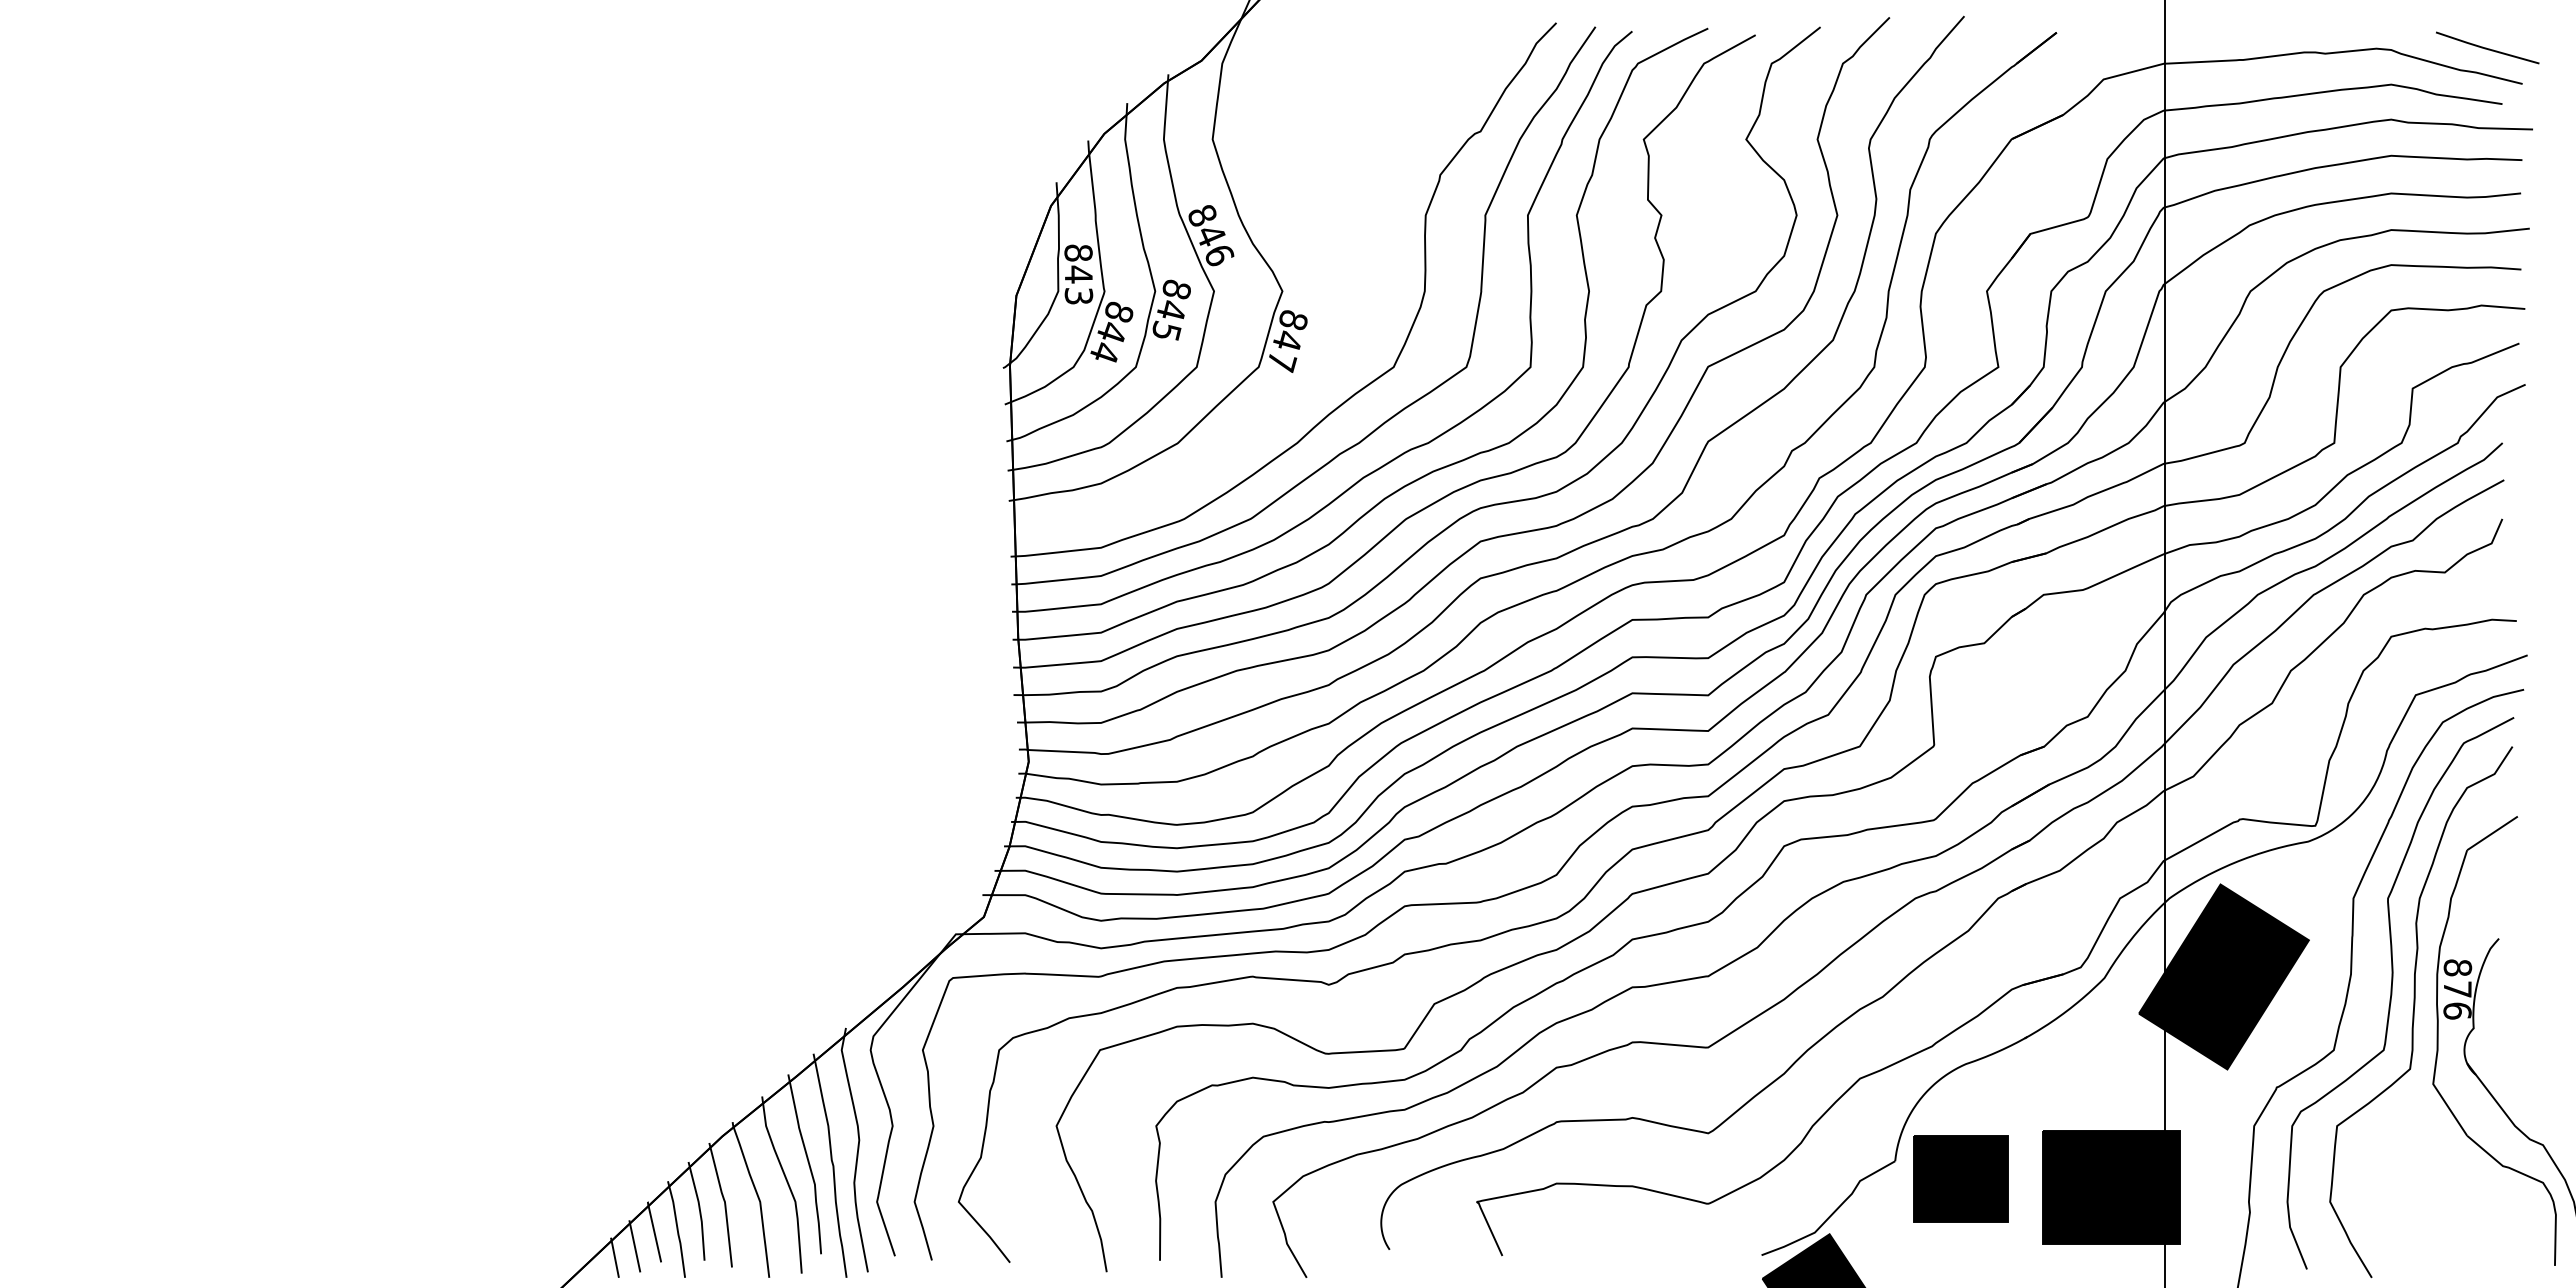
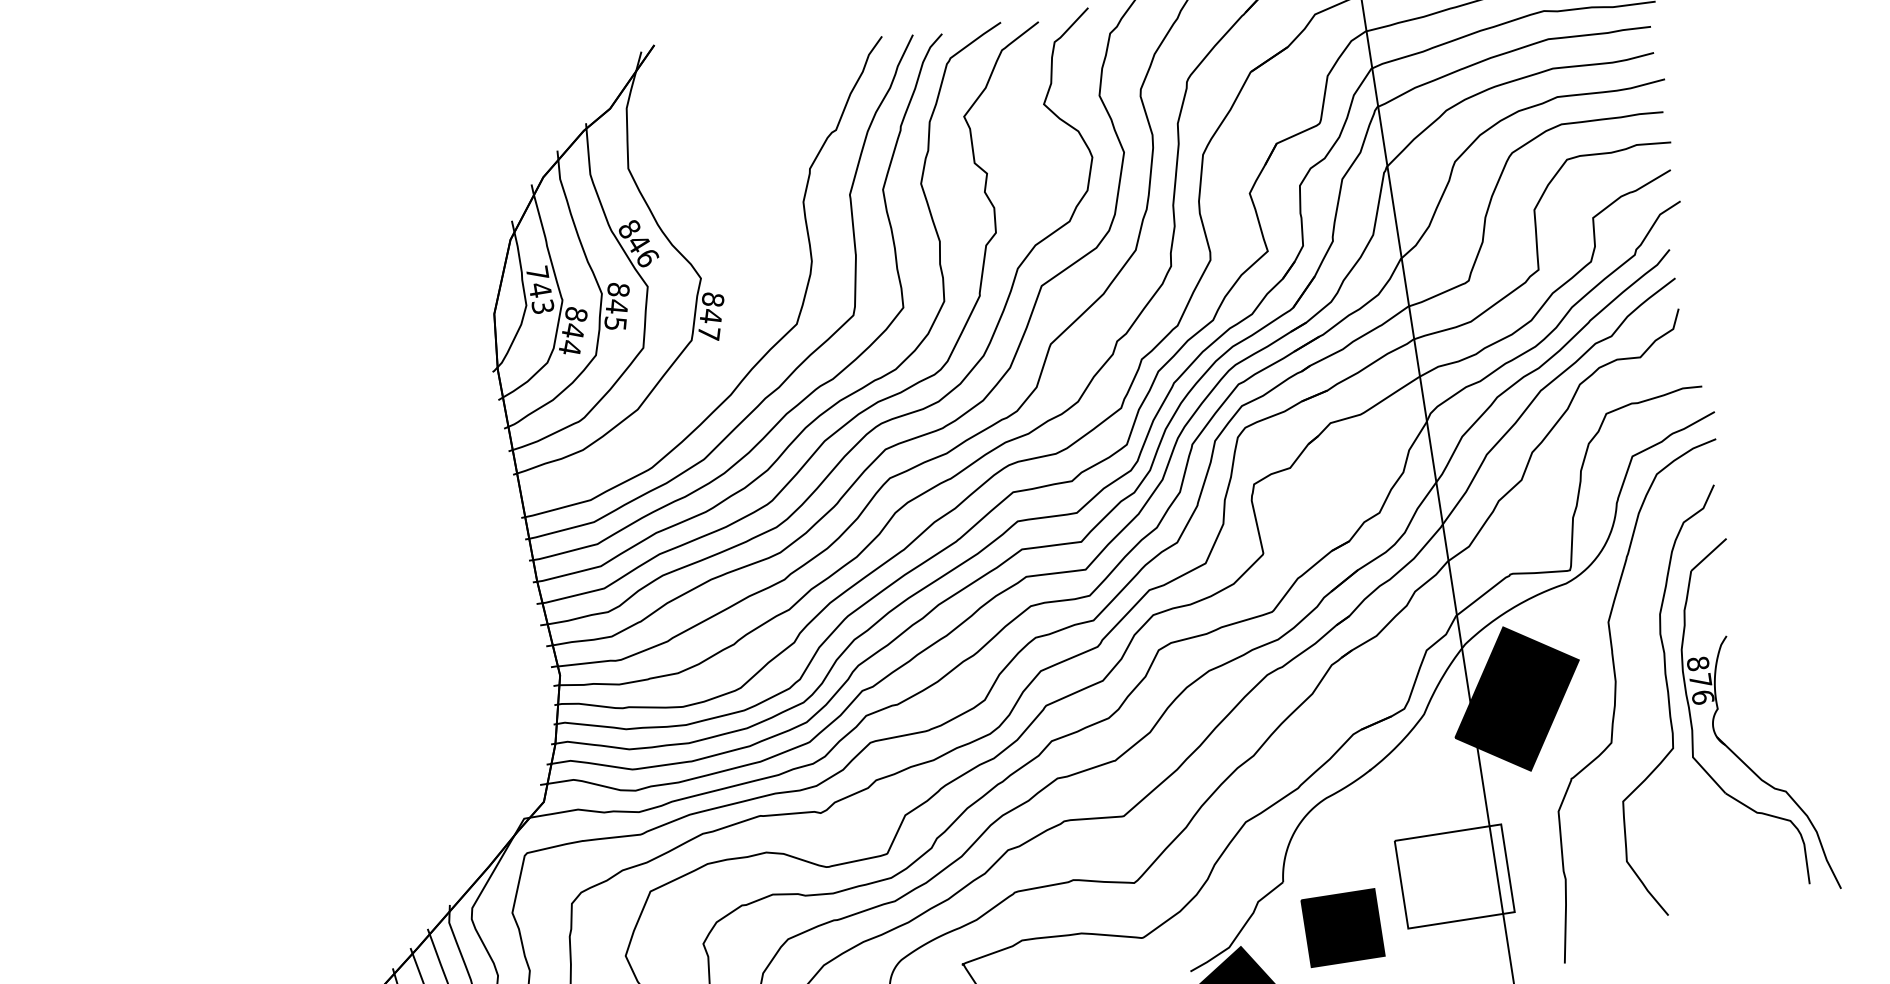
text: (1078, 252) -> (537, 272), 843 -> 743
curve: (2392, 993) -> (1650, 691), removed
part: (1960, 1178) -> (1342, 927), moved
fill: (2111, 1187) -> (1454, 876), removed

